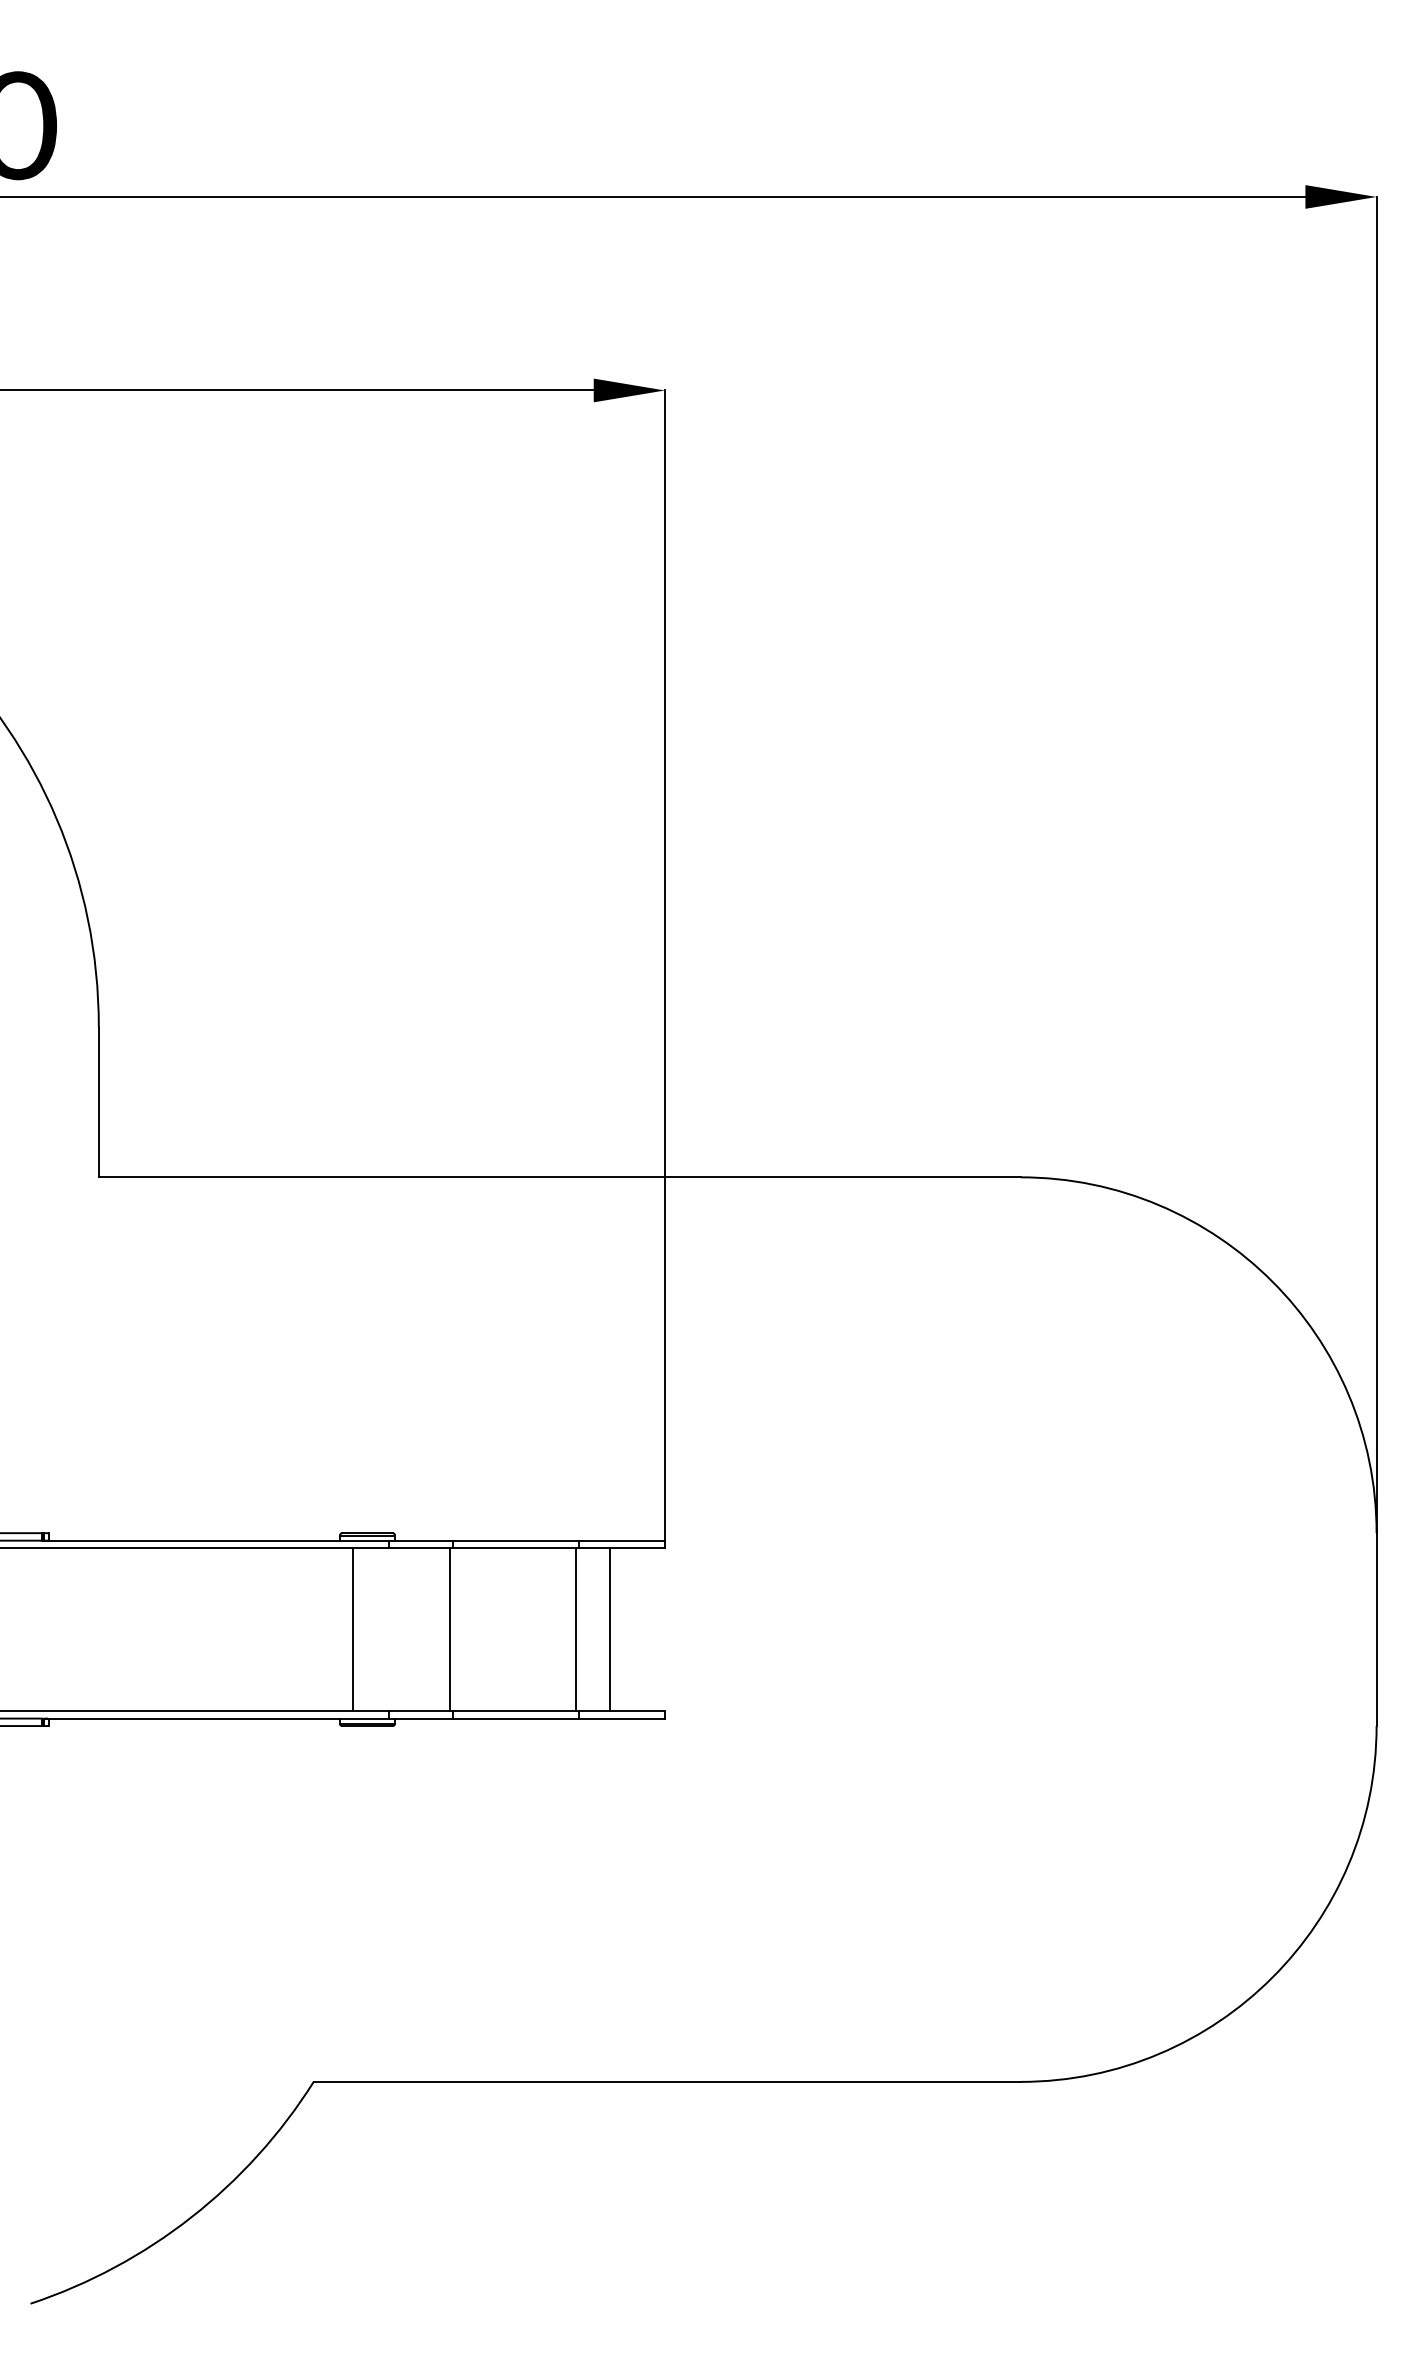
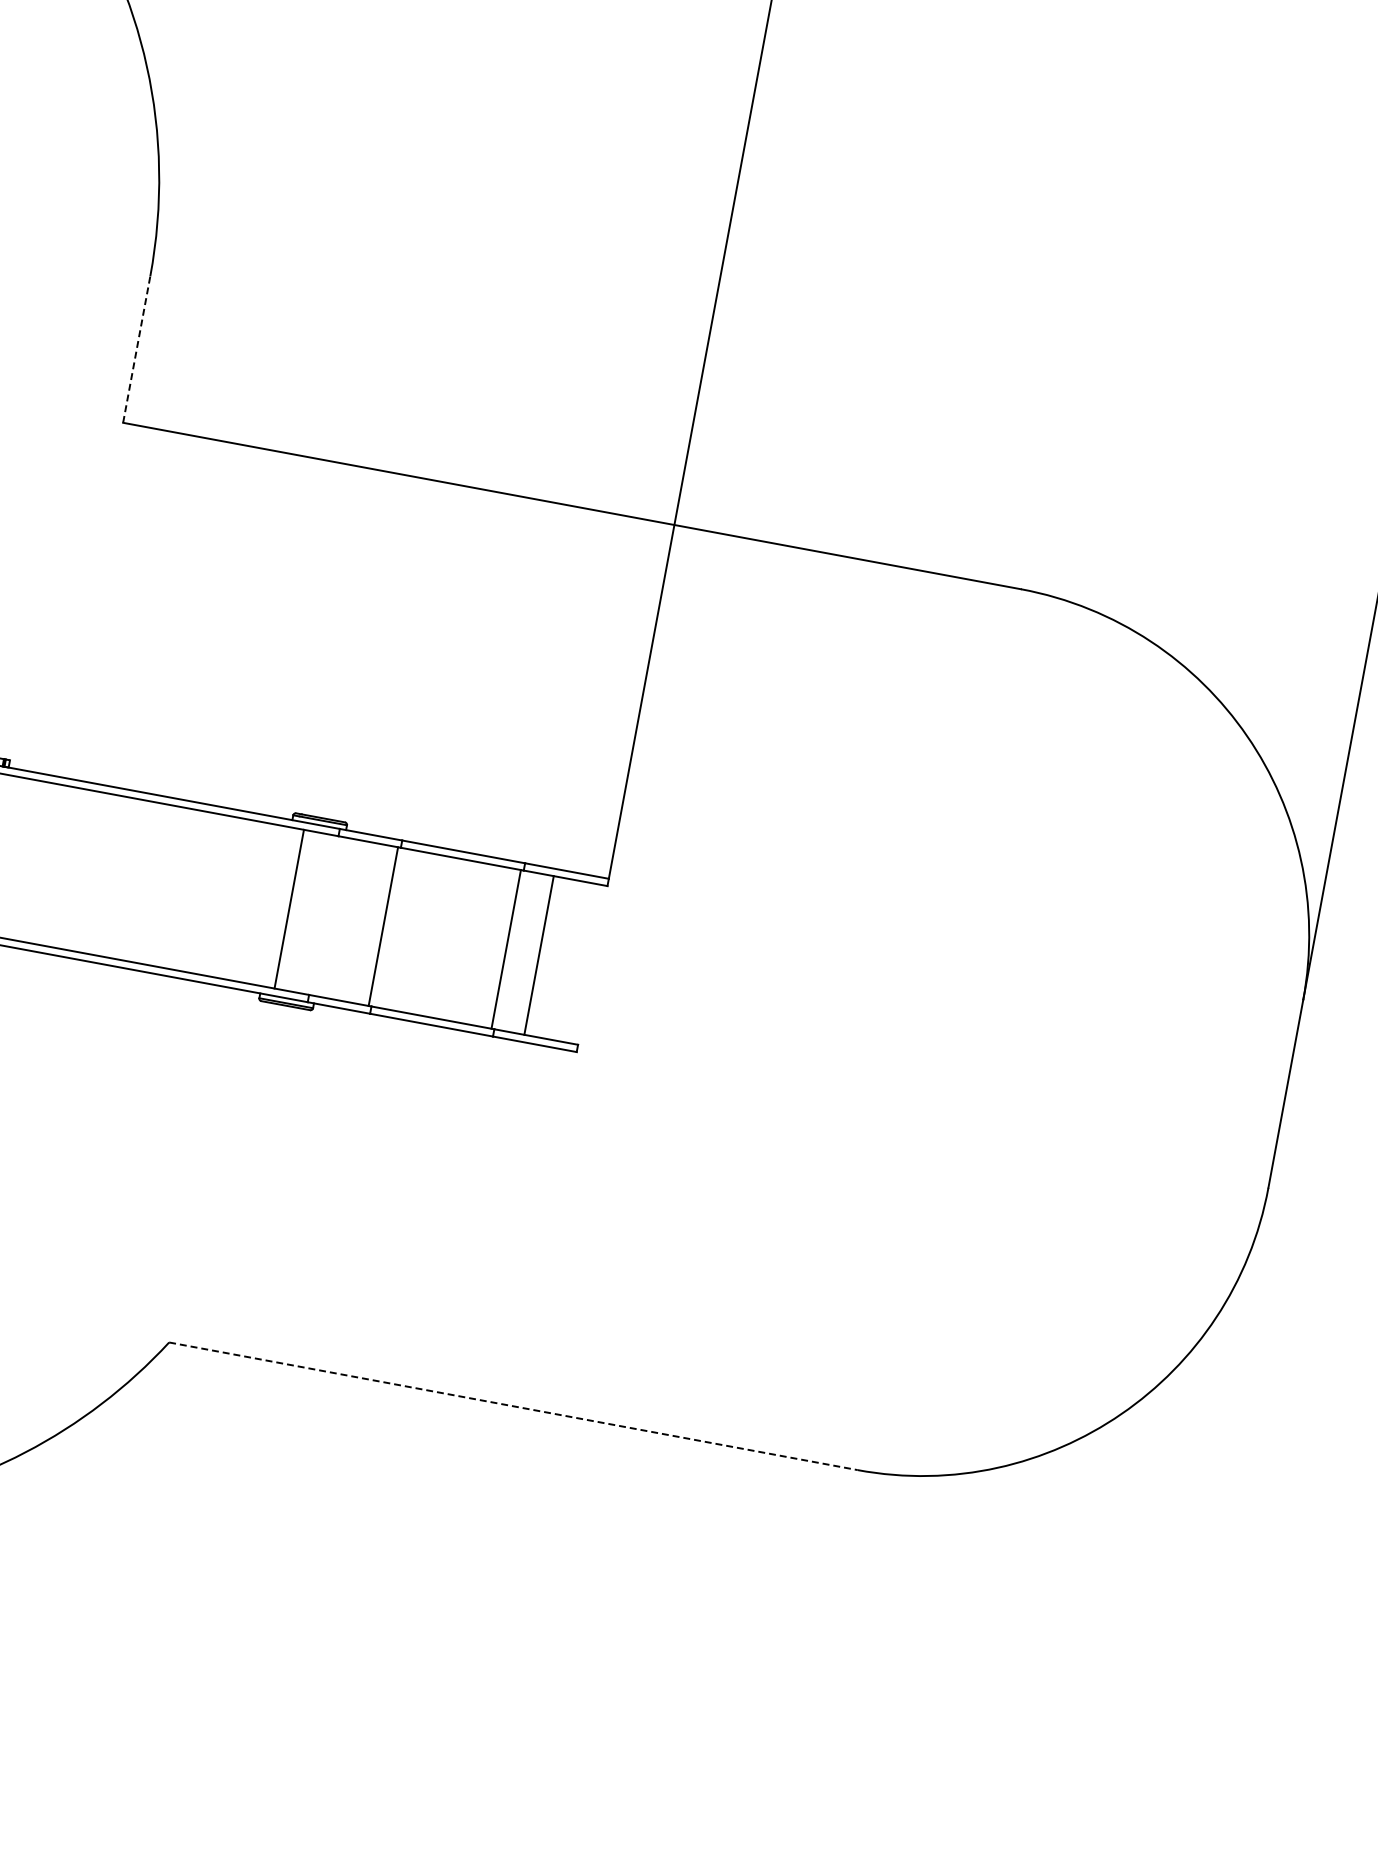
line: (98, 1101) -> (136, 348), solid -> dashed
line: (667, 2081) -> (513, 1405), solid -> dashed

